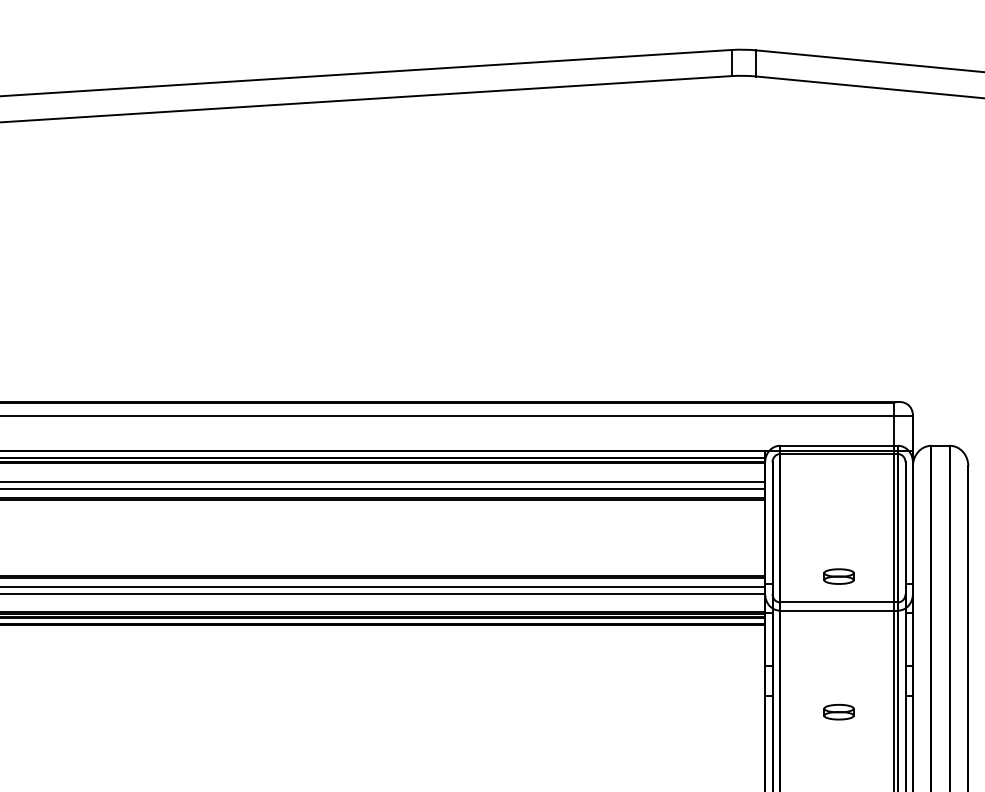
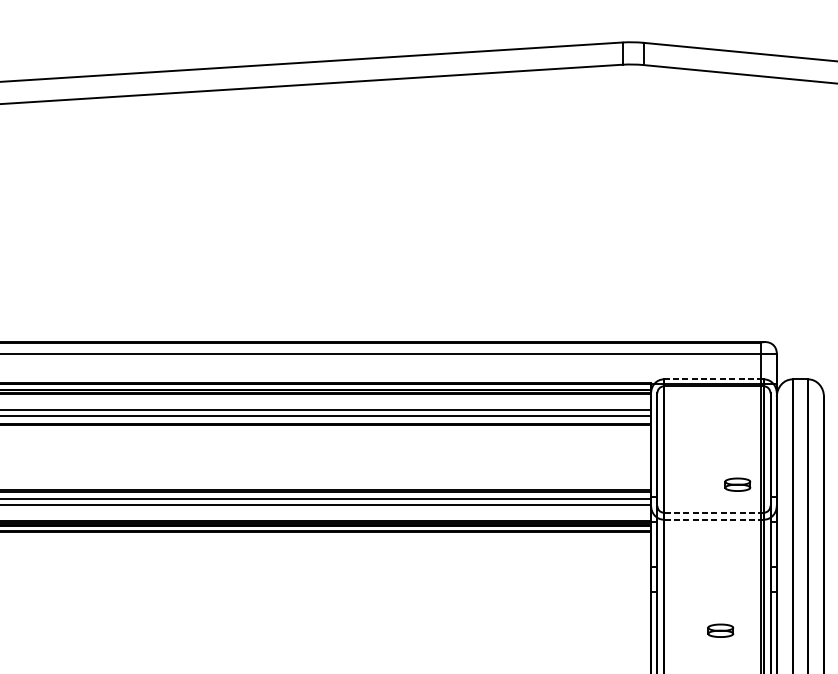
line: (839, 445) -> (714, 379), solid -> dashed
part: (838, 576) -> (737, 484), moved
line: (838, 602) -> (713, 512), solid -> dashed
line: (838, 610) -> (713, 519), solid -> dashed
part: (838, 712) -> (720, 631), moved

